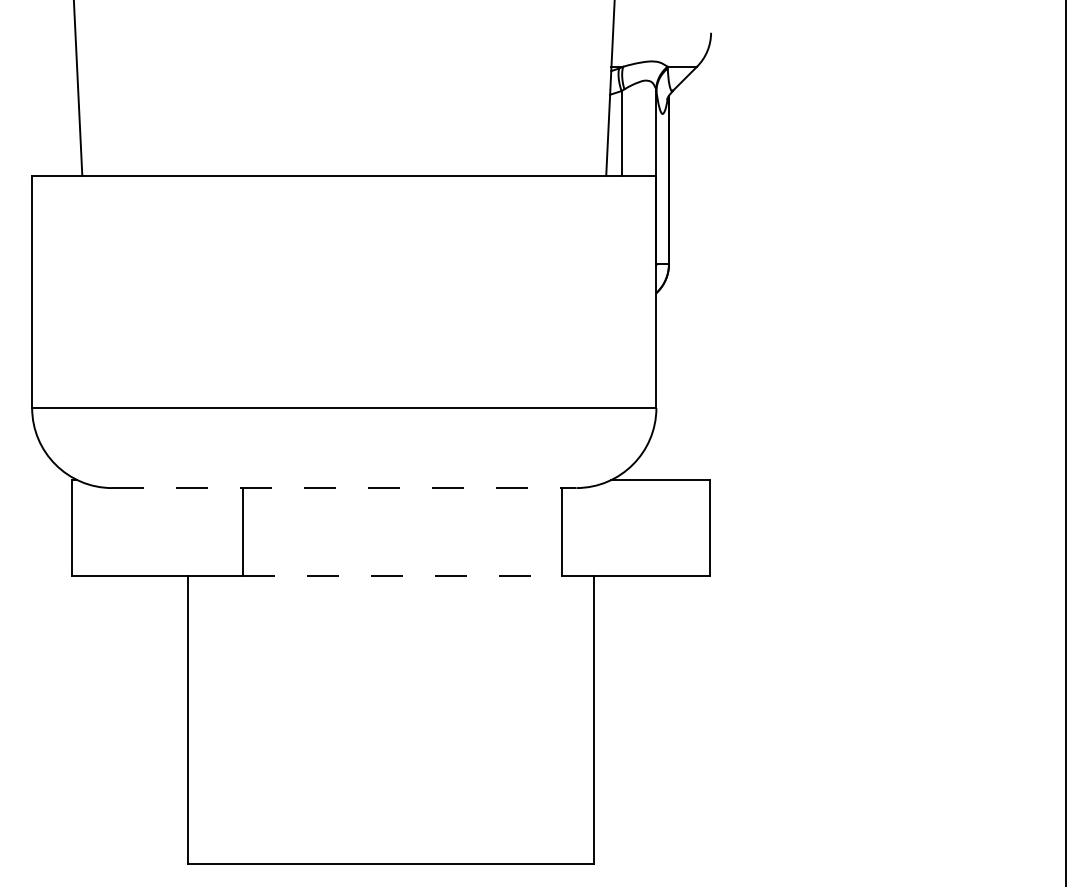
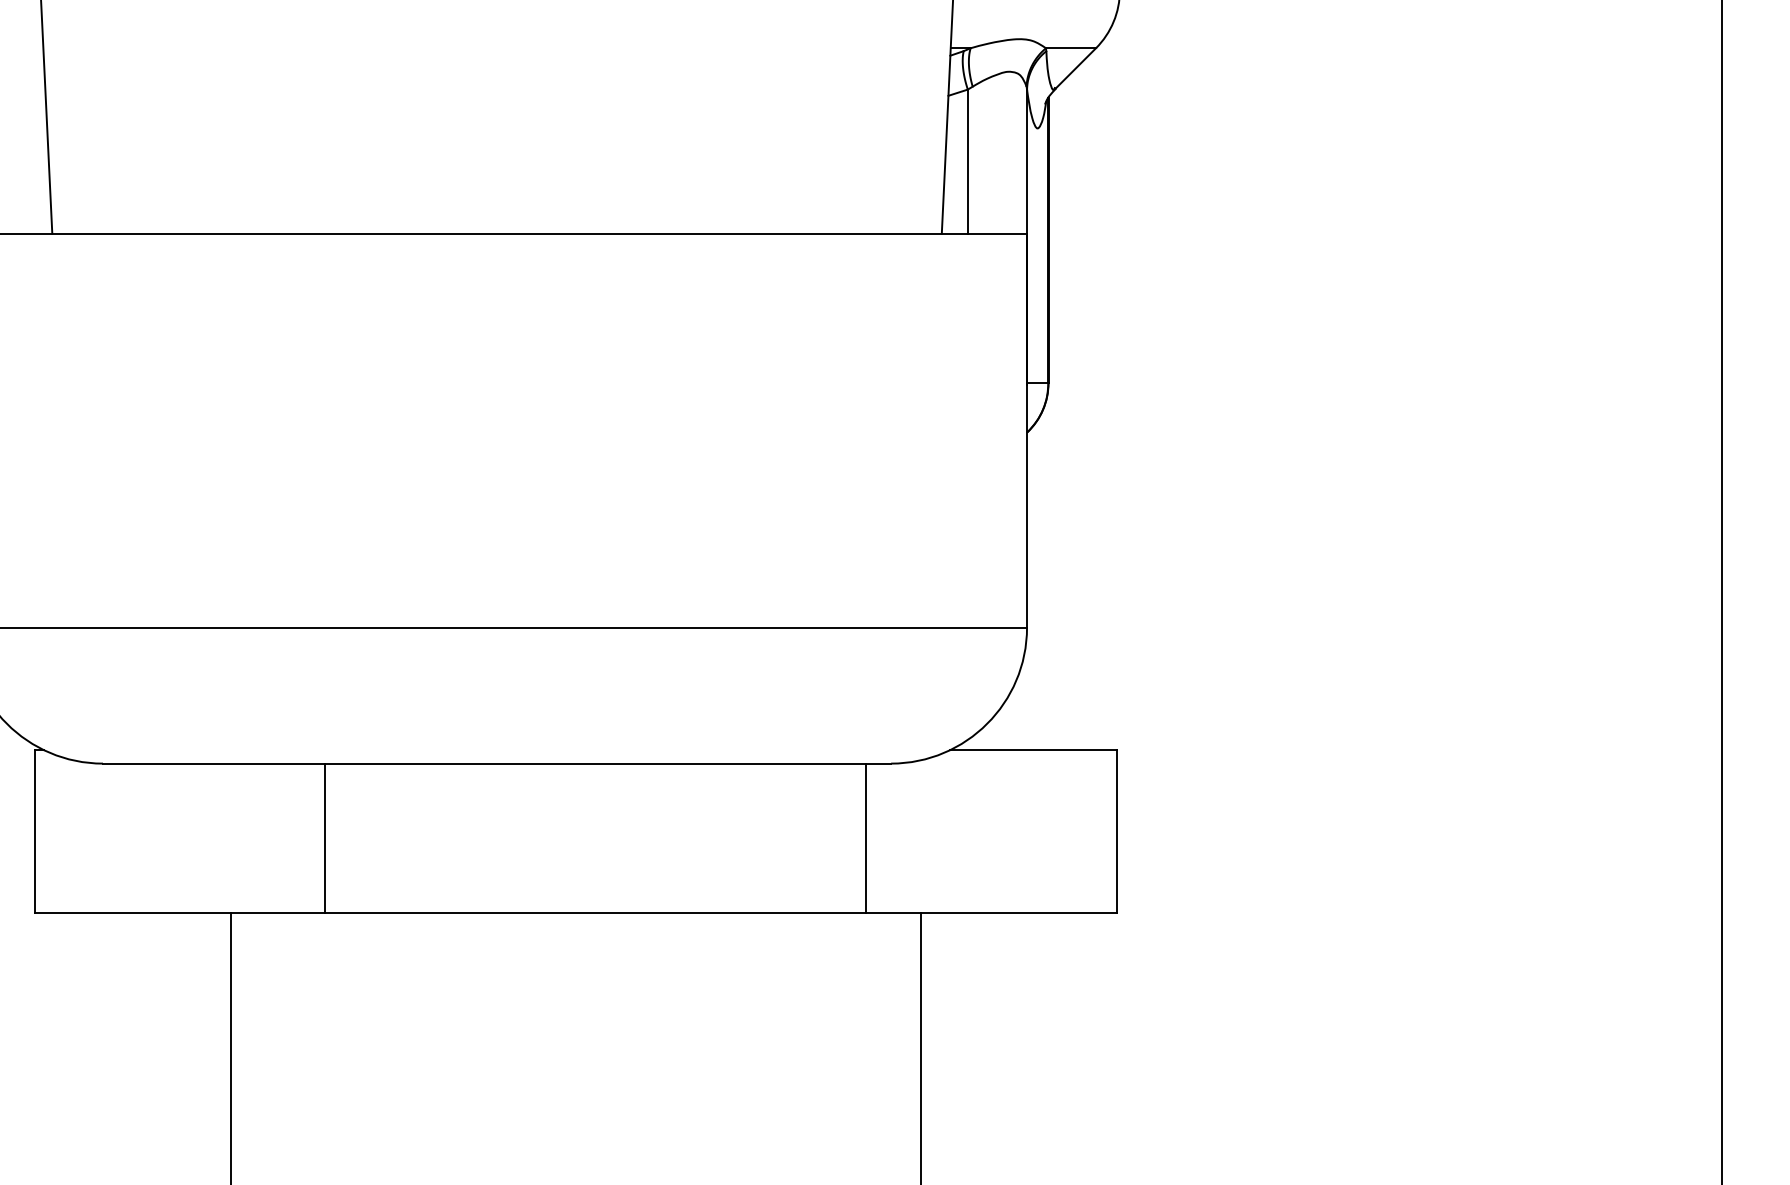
line: (344, 488) -> (497, 764), dashed -> solid
line: (402, 576) -> (595, 913), dashed -> solid

